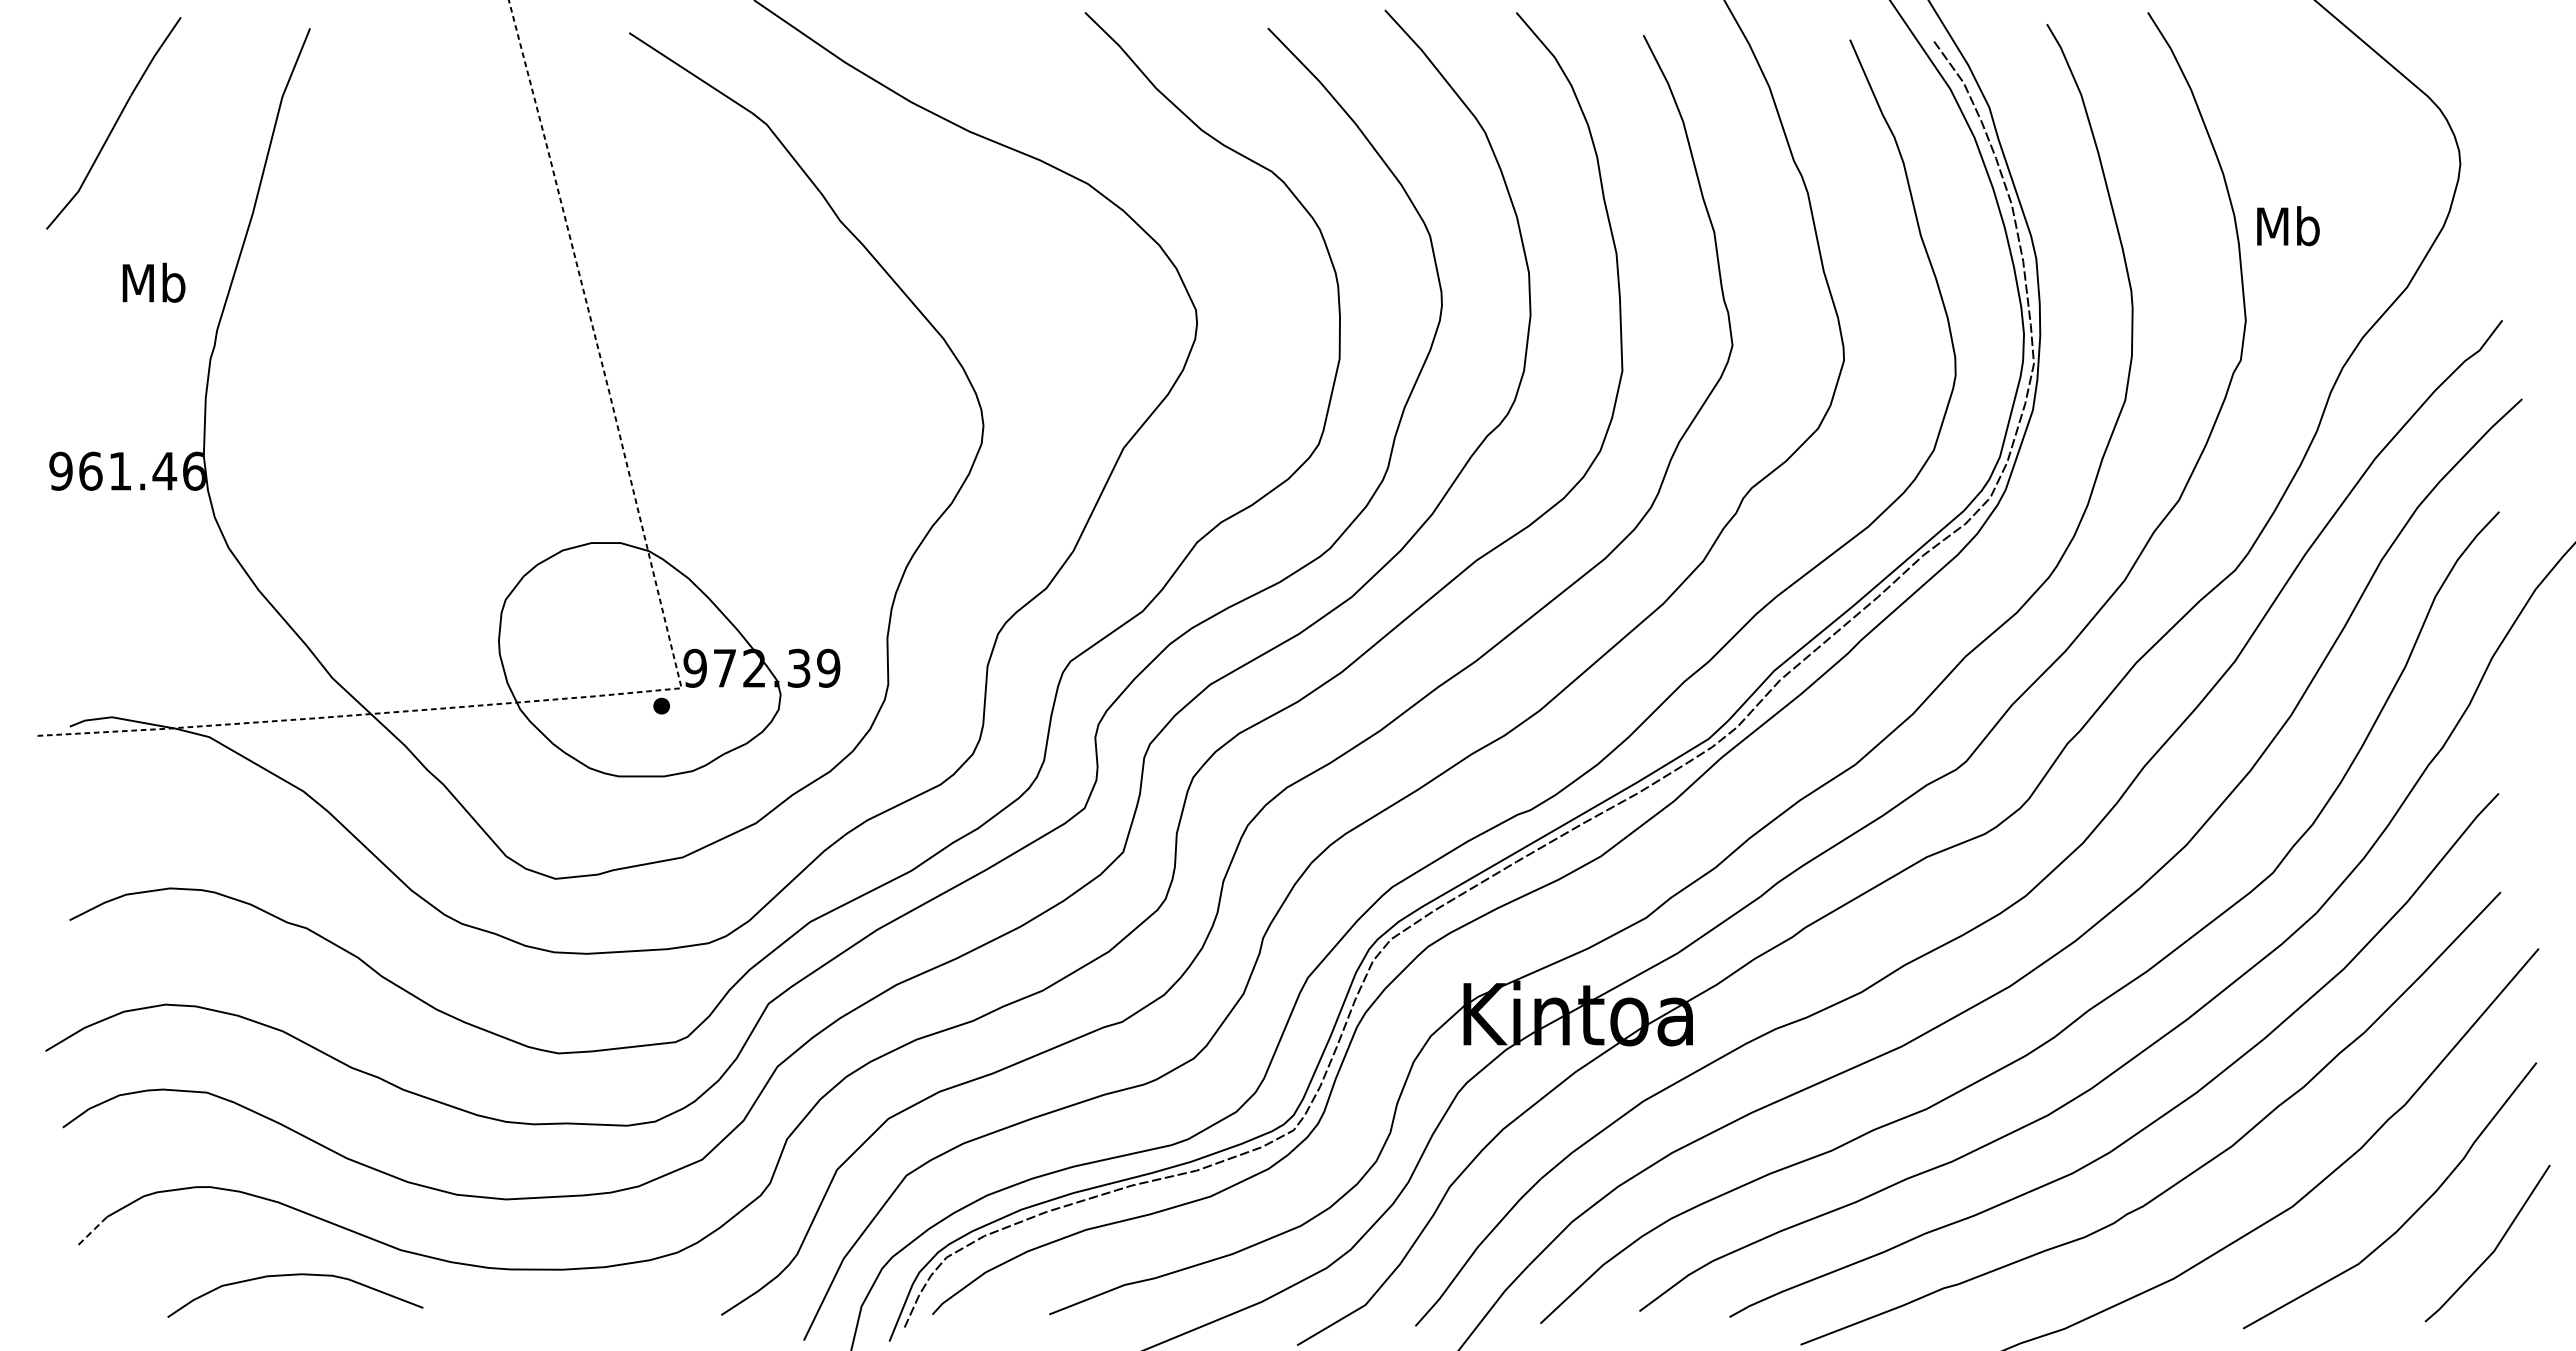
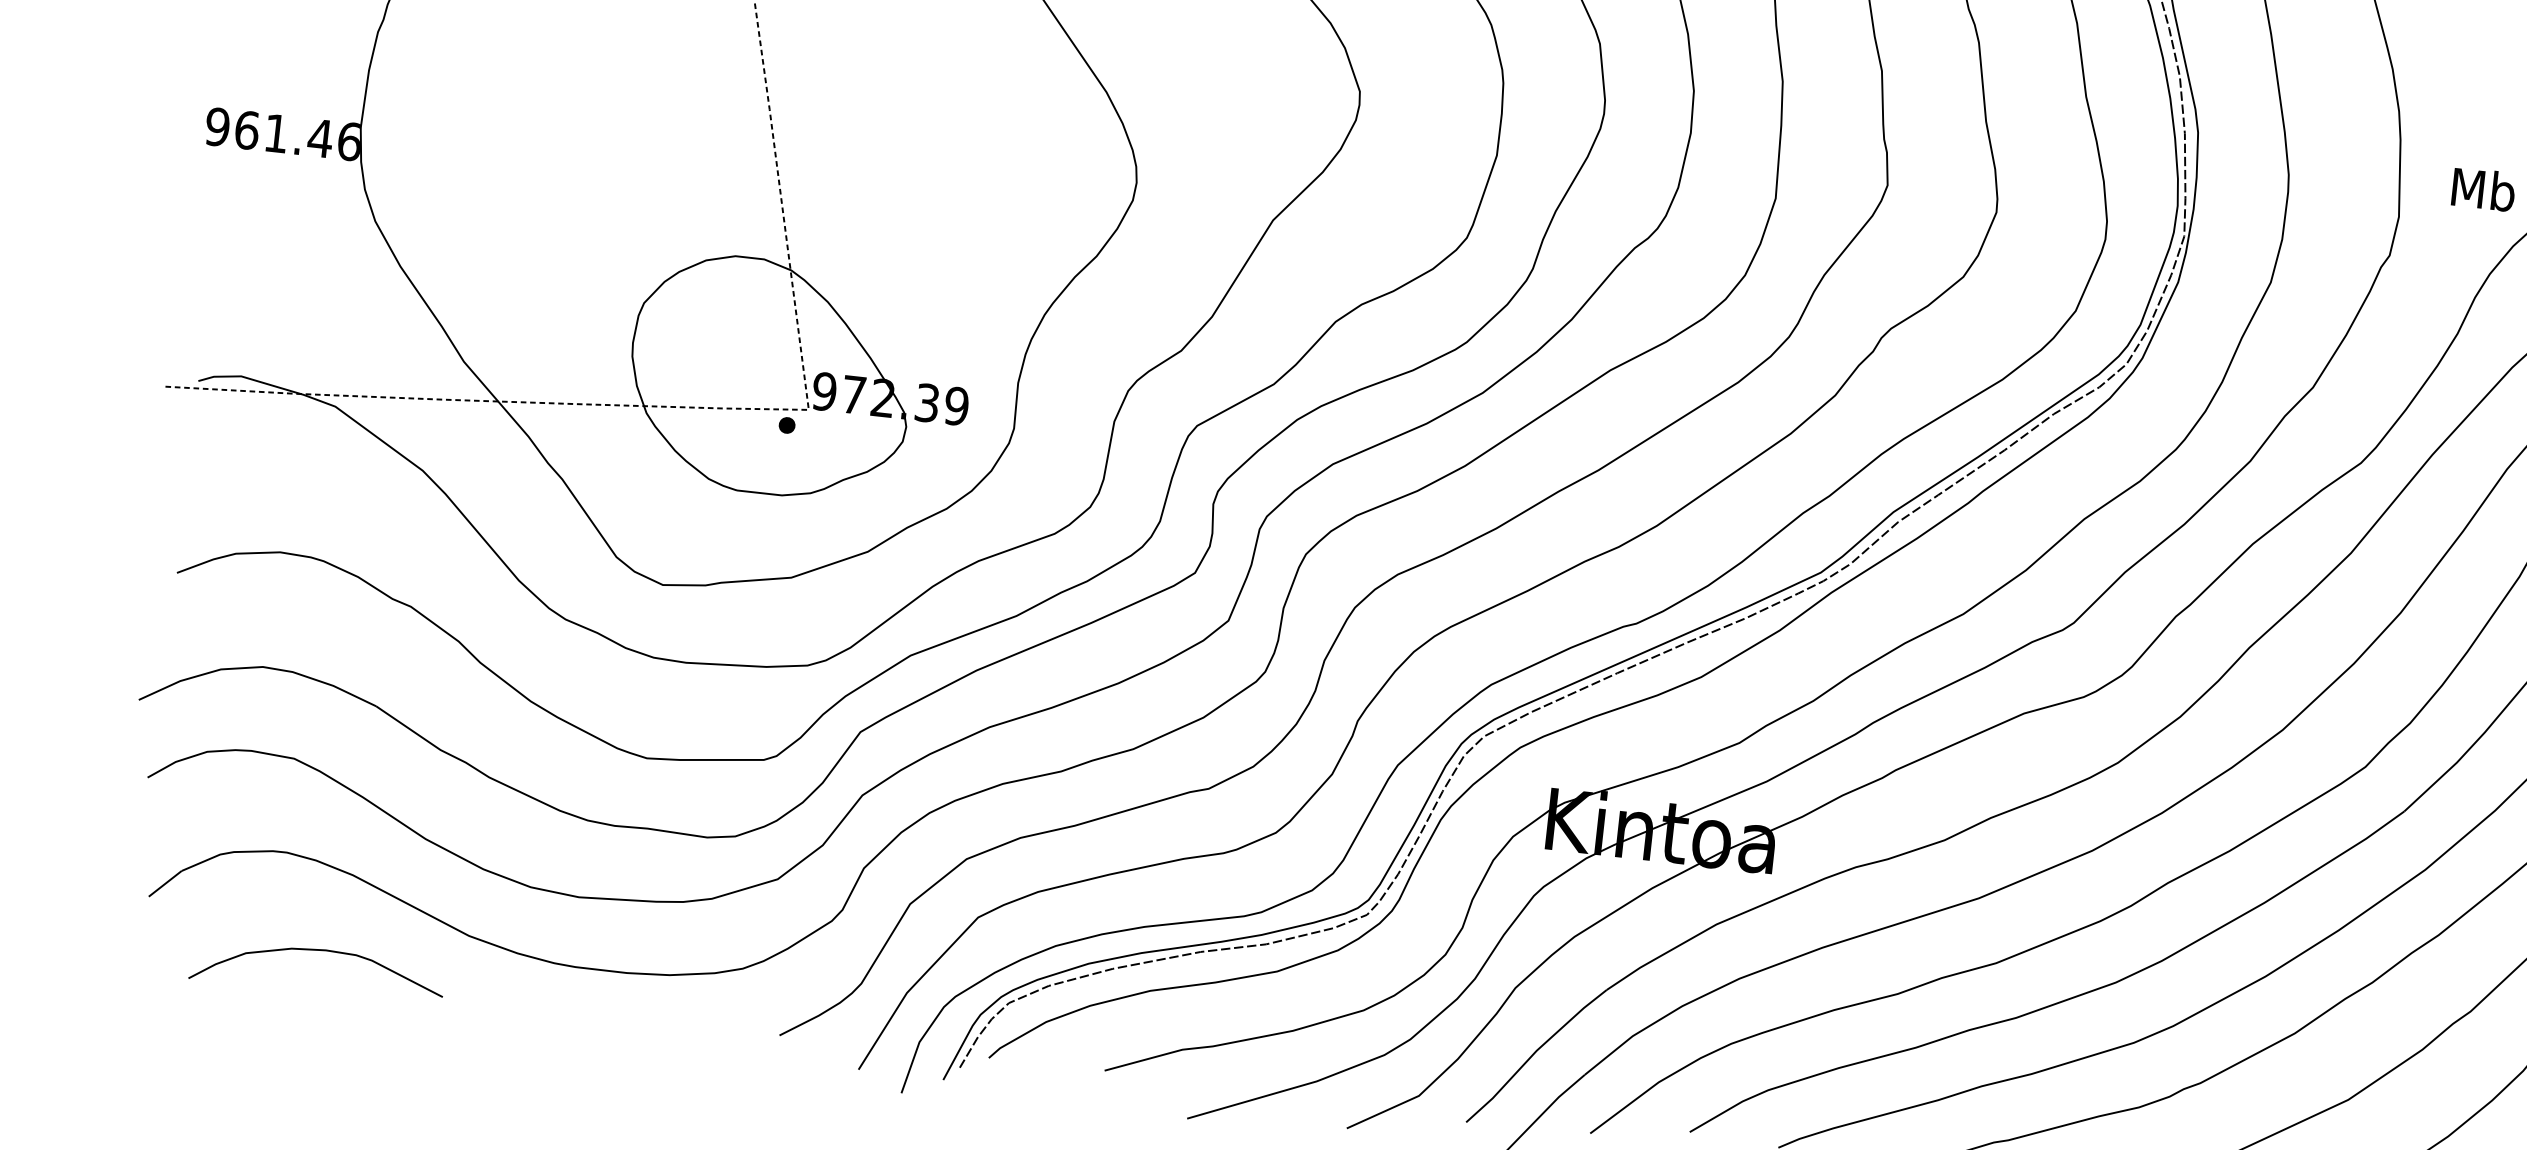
text: (2288, 226) -> (2483, 189), moved
line: (92, 1231) -> (165, 883), dashed -> solid
curve: (295, 1275) -> (319, 950), moved

